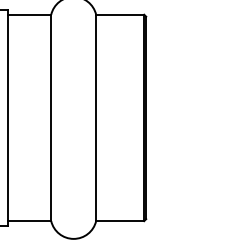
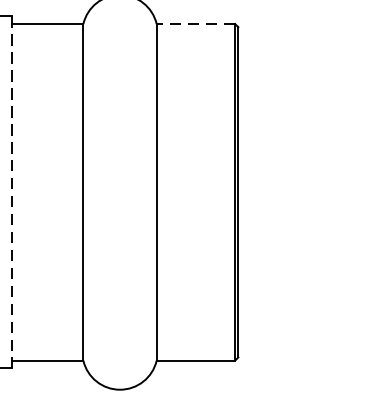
line: (119, 14) -> (194, 23), solid -> dashed
line: (7, 117) -> (12, 191), solid -> dashed

